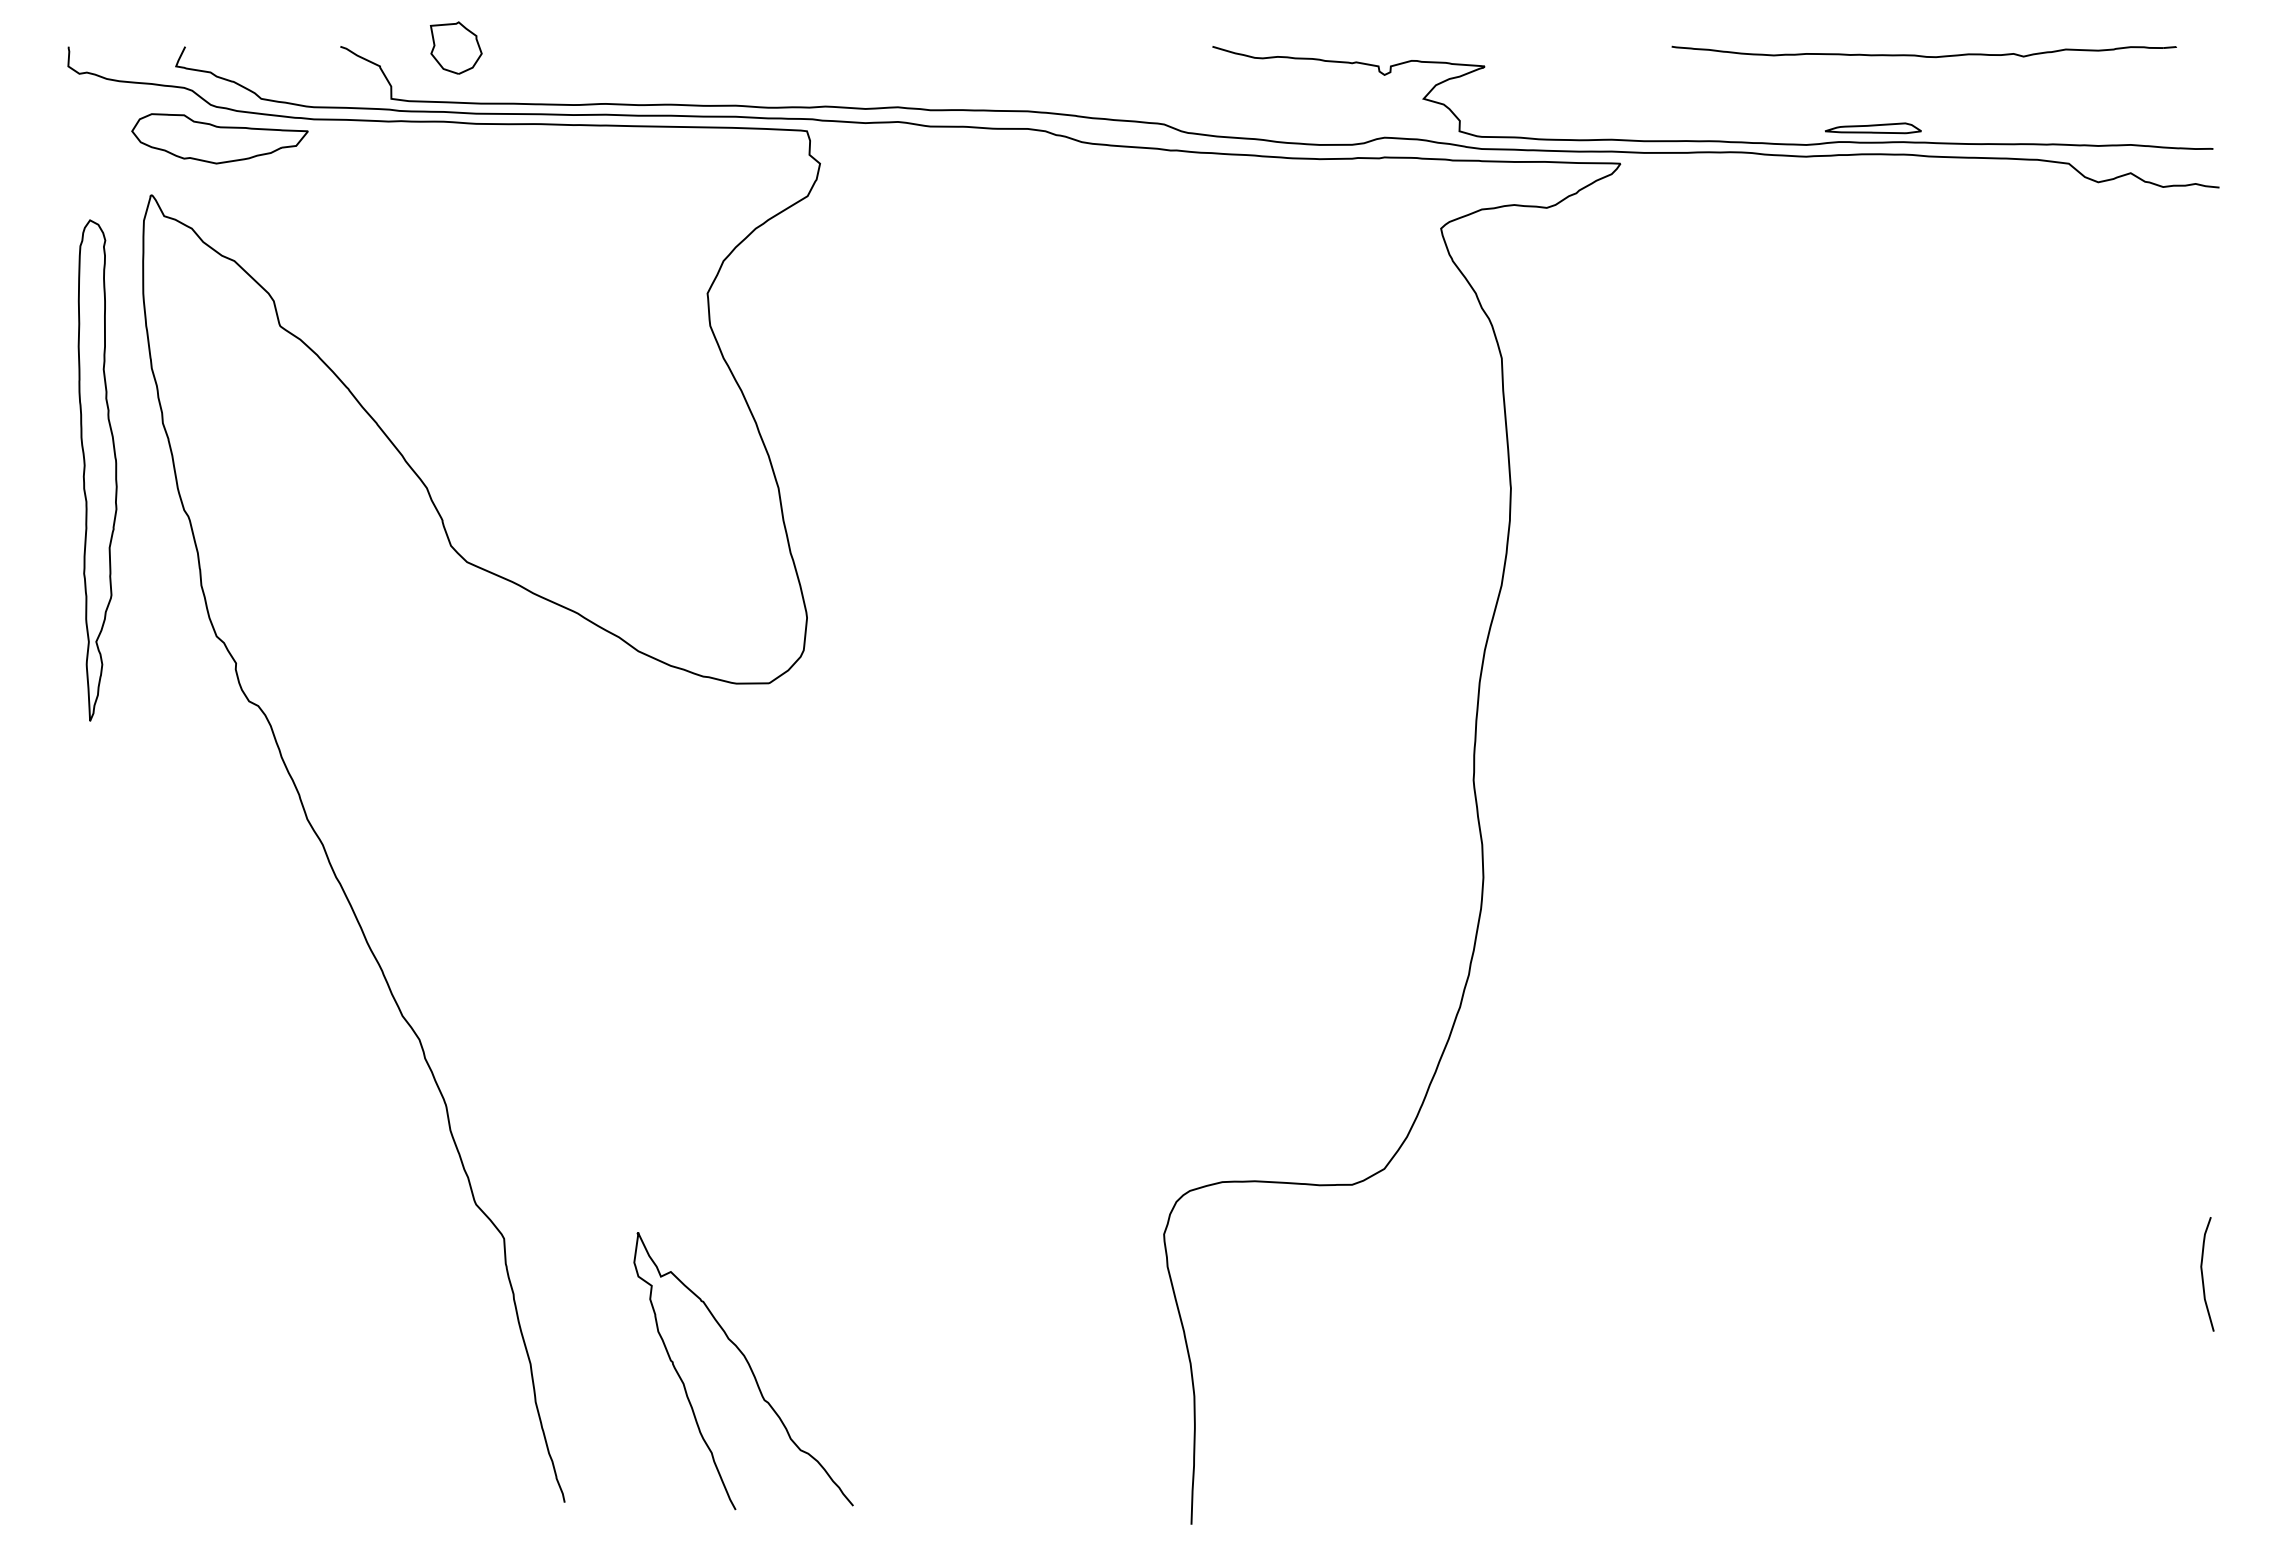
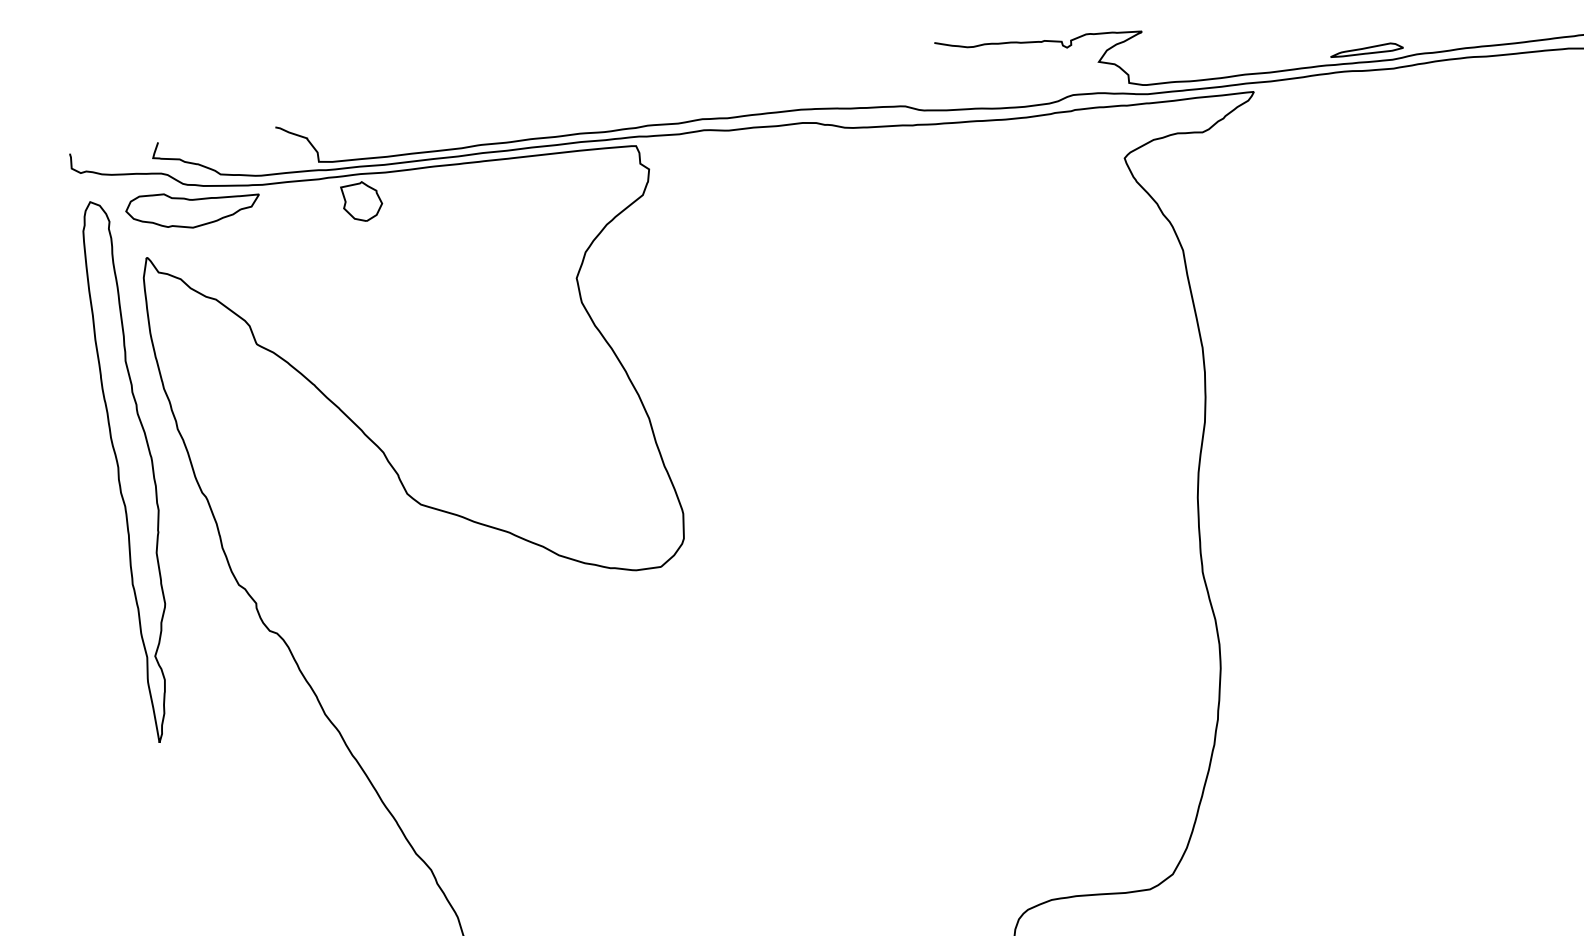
part: (455, 47) -> (361, 201), moved
part: (1873, 128) -> (1366, 50), moved
part: (97, 470) -> (132, 471), size x1.43

